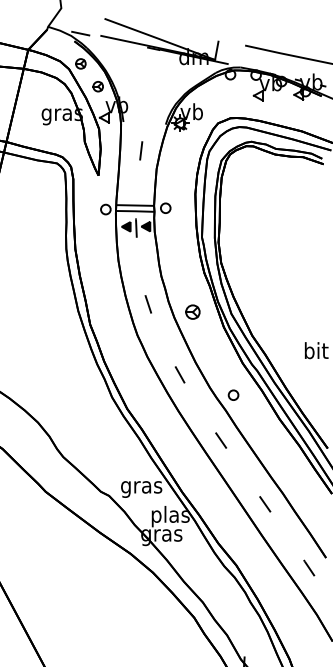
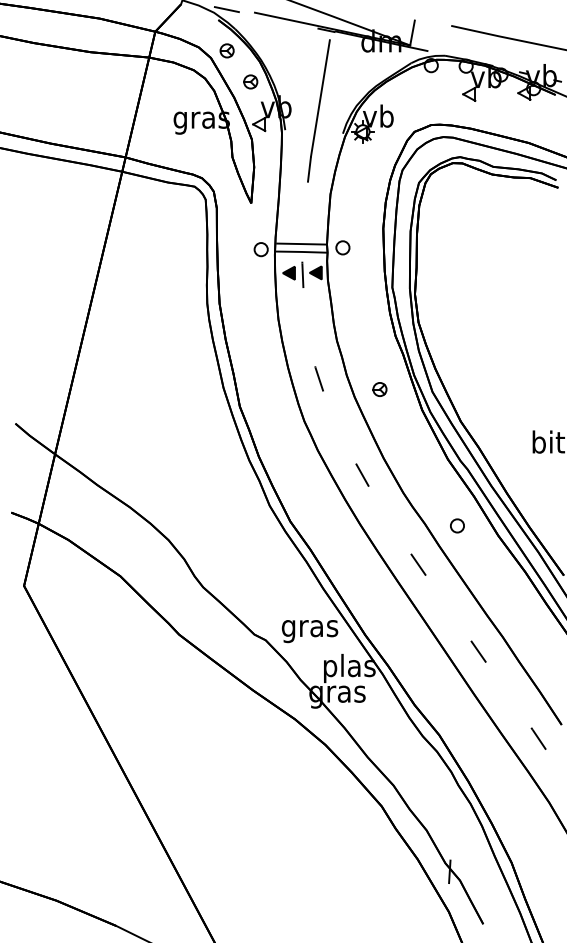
line: (149, 98) -> (320, 98), added
part: (192, 312) -> (379, 389), size x0.71
part: (233, 394) -> (457, 525), moved

